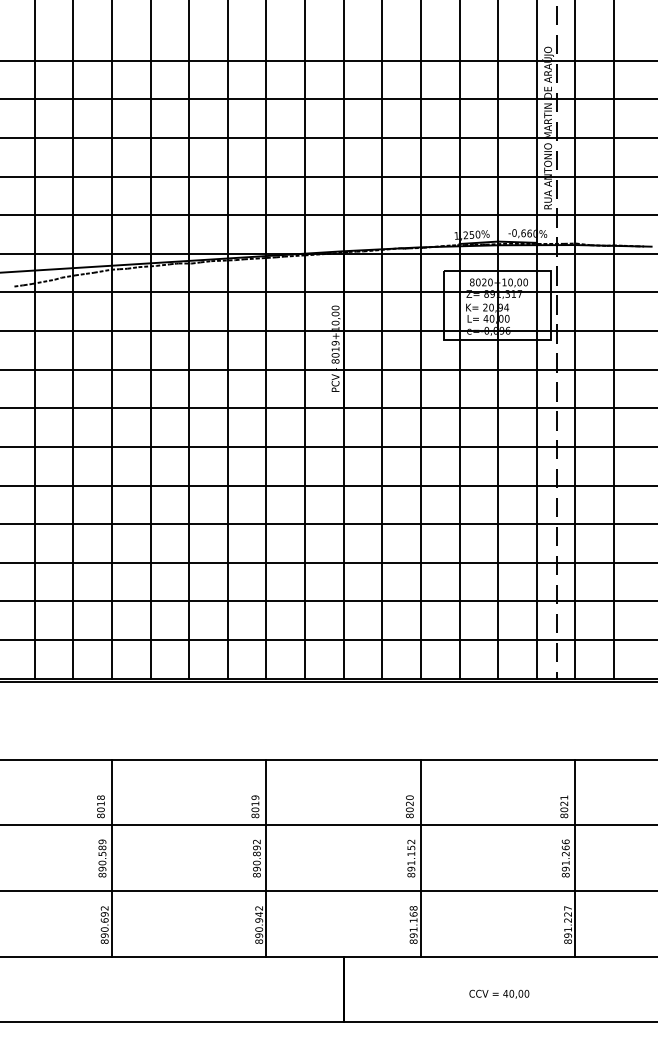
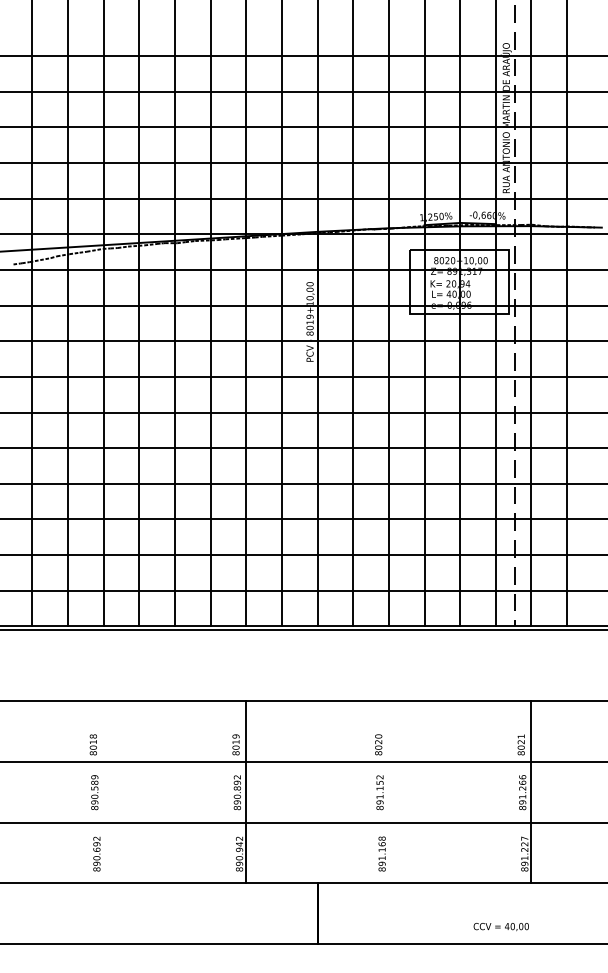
line: (111, 858) -> (103, 792), removed
line: (420, 858) -> (388, 792), removed
text: (498, 994) -> (500, 927), moved

